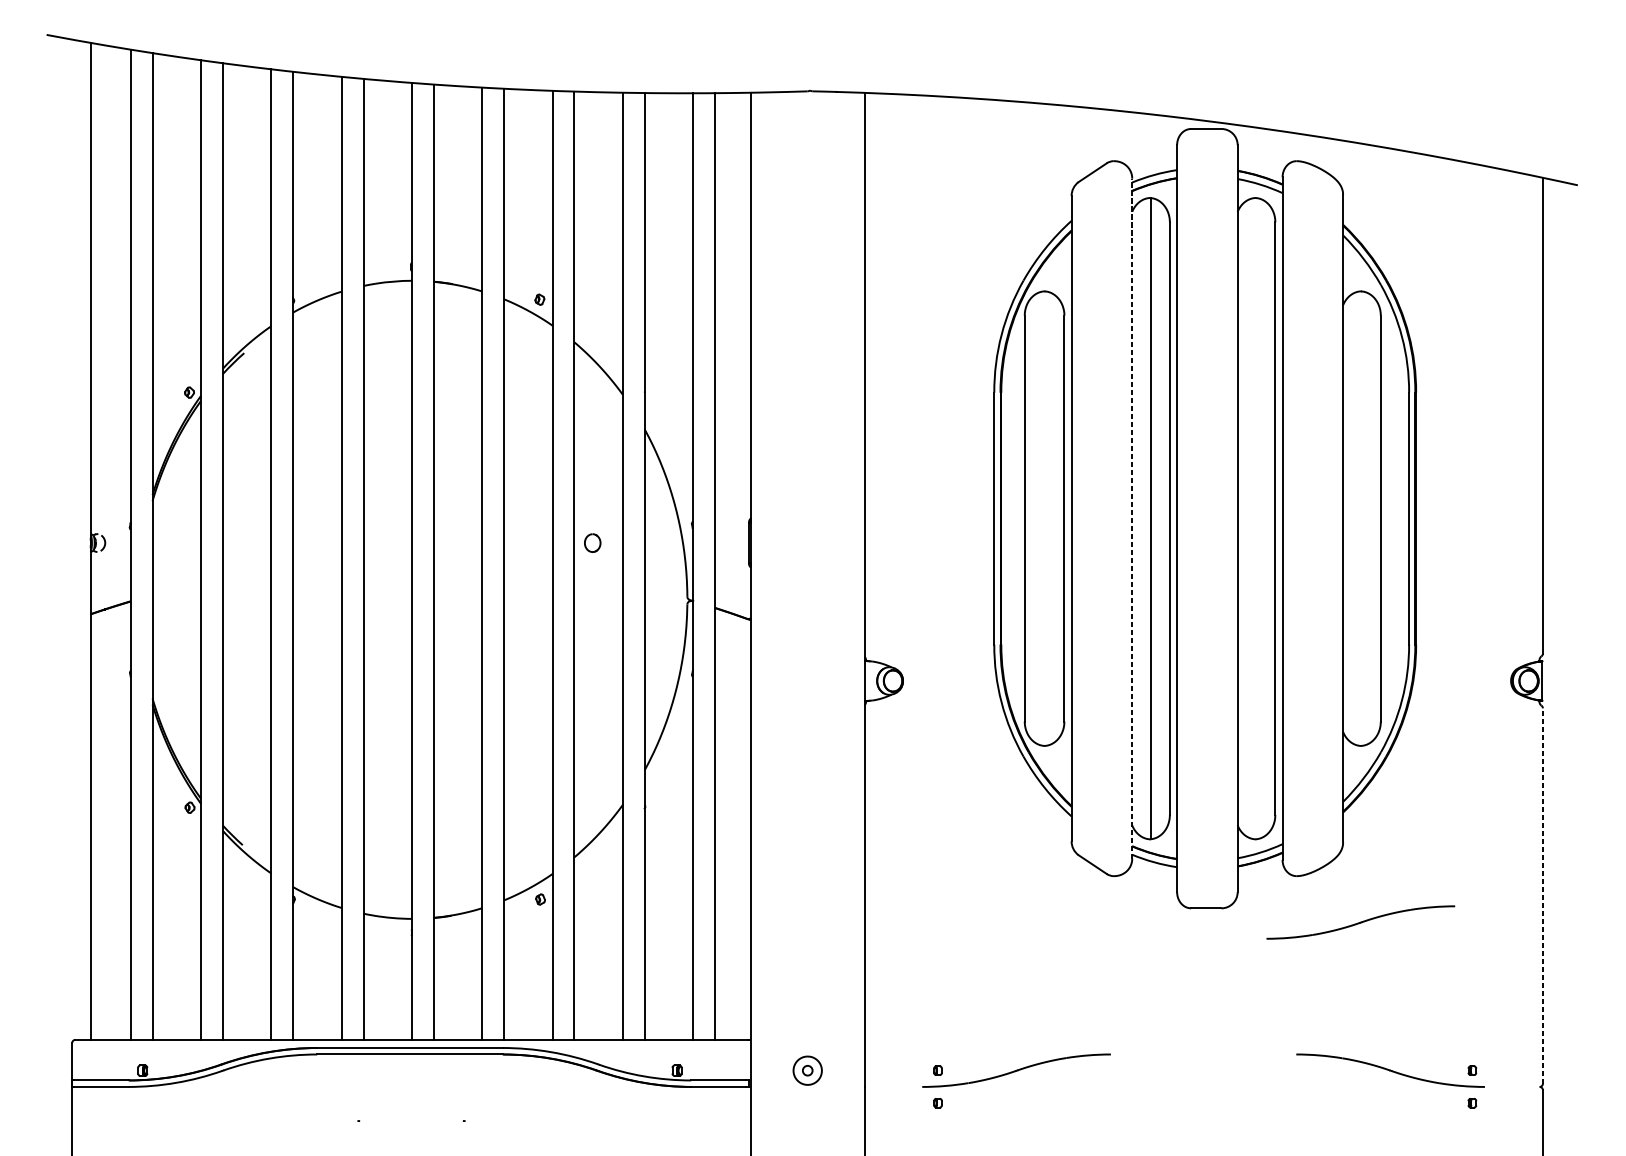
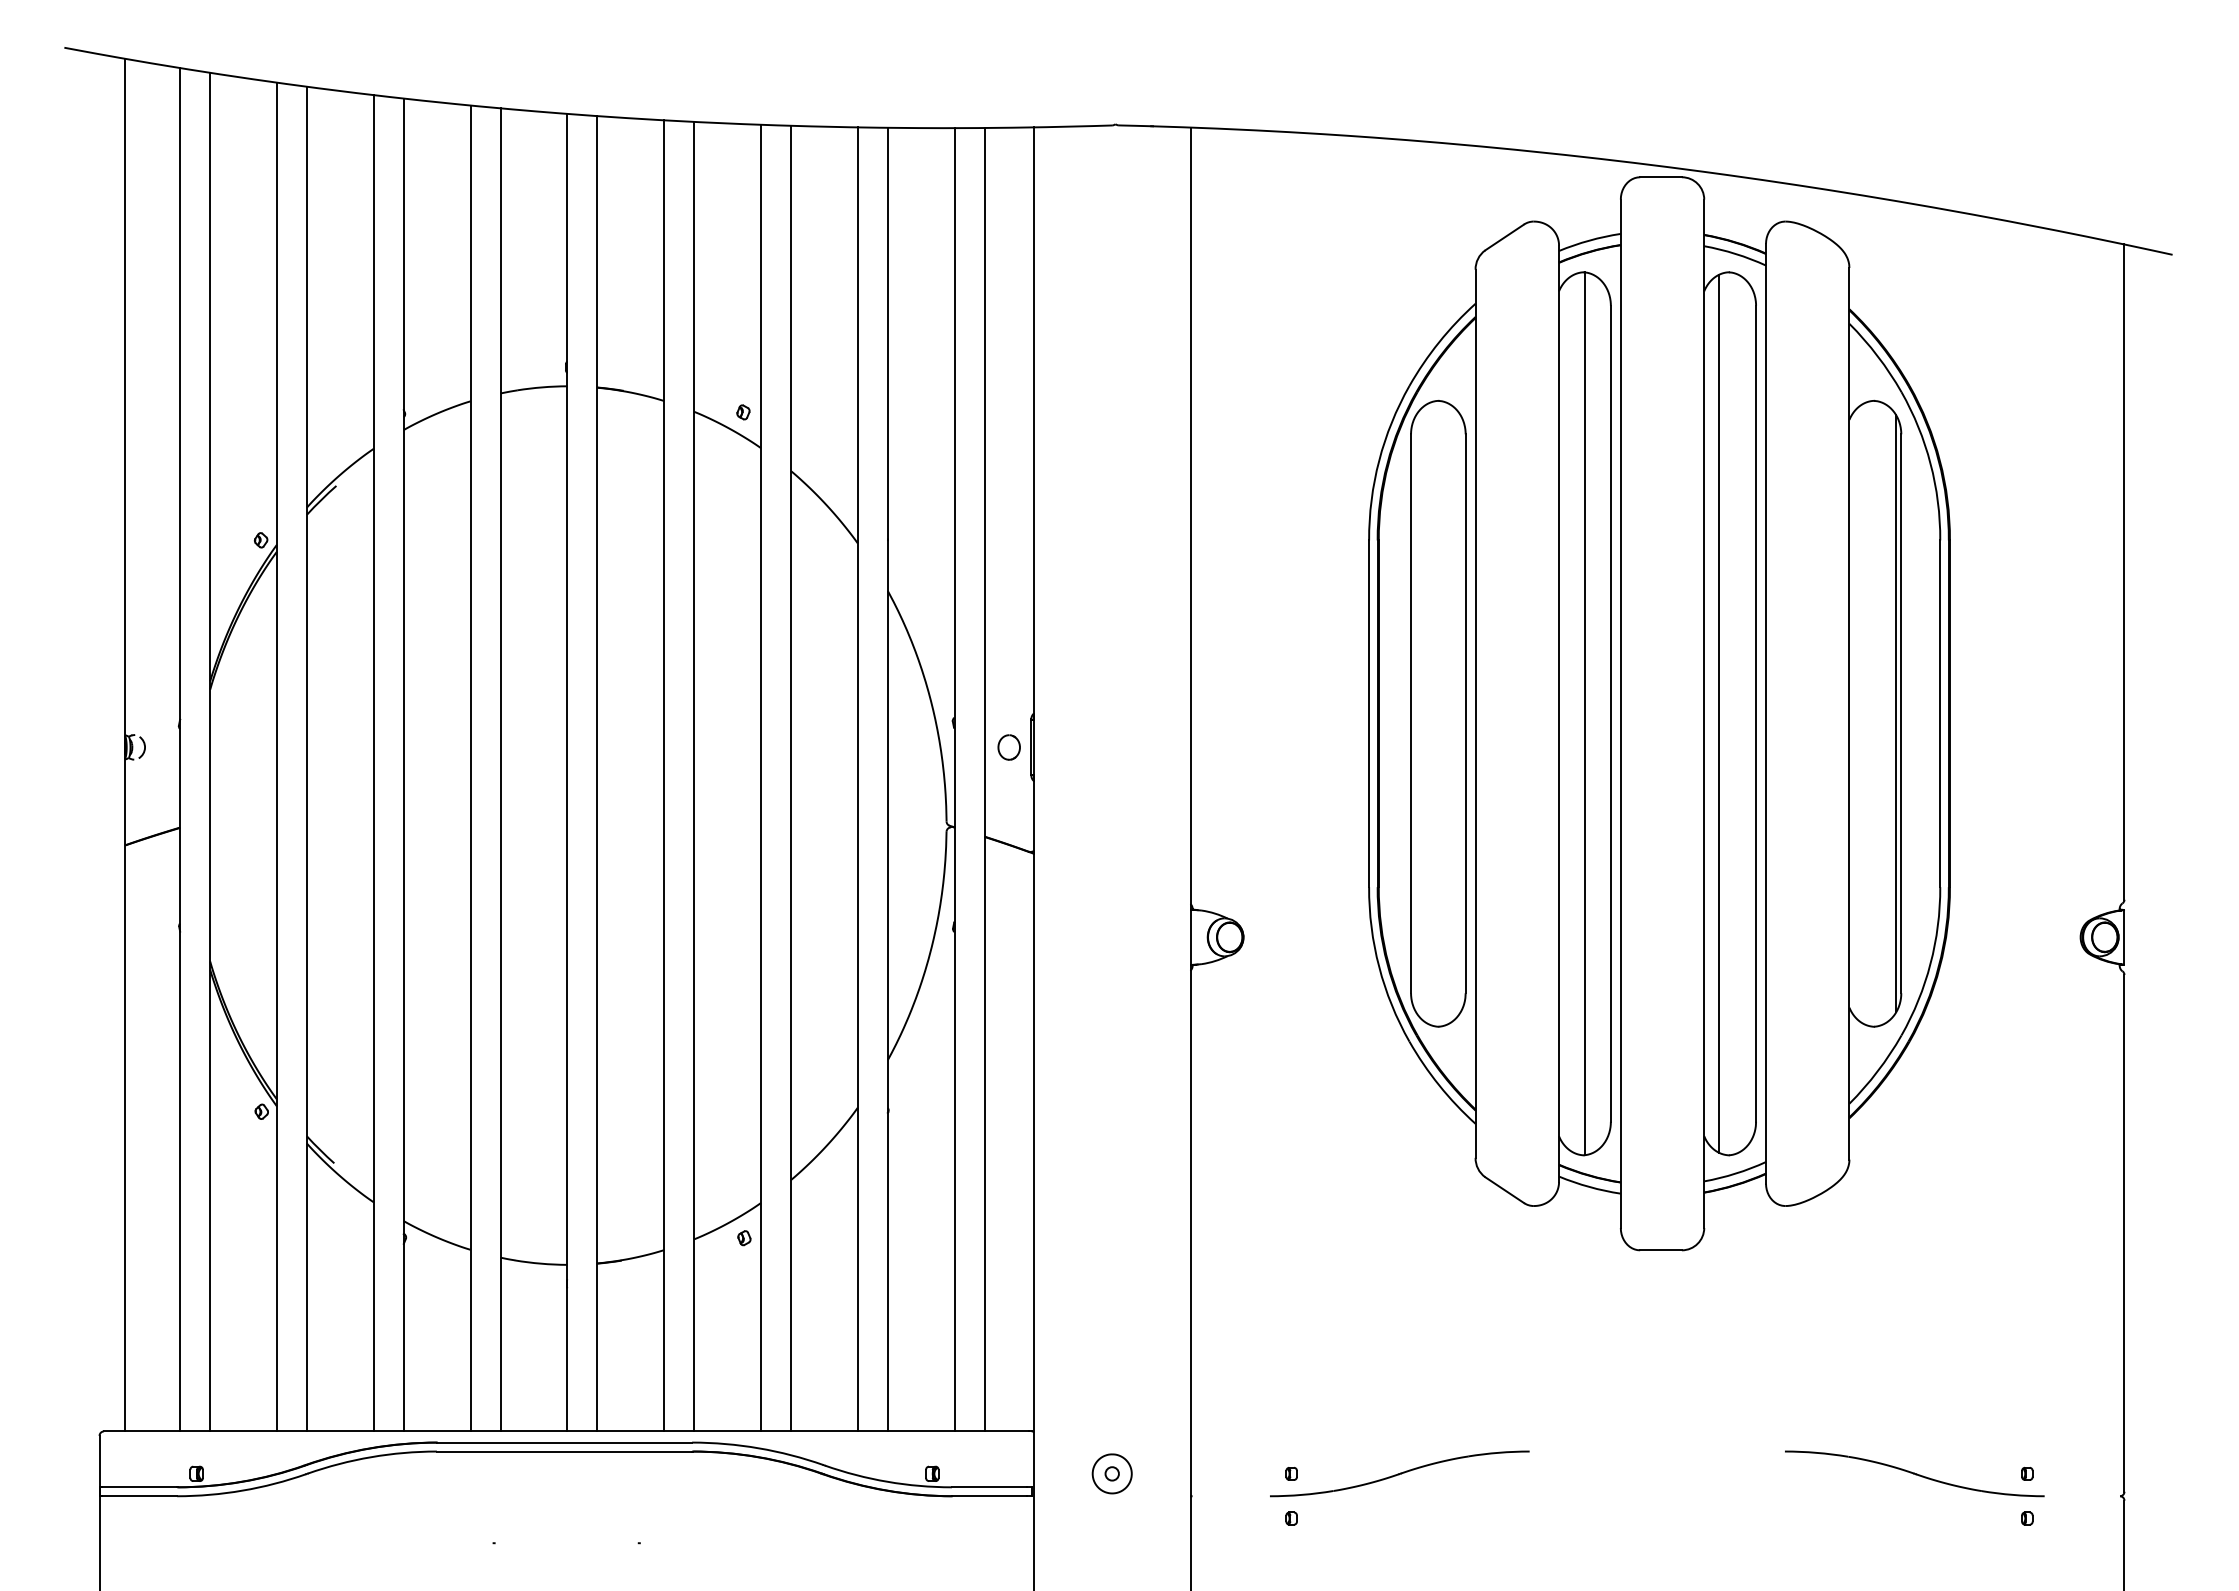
line: (1132, 518) -> (1559, 713), dashed -> solid
line: (1248, 518) -> (1719, 713), added
line: (1377, 518) -> (1896, 713), added
part: (592, 543) -> (1008, 747), moved
line: (1542, 895) -> (2124, 1232), dashed -> solid
part: (1360, 922) -> (1873, 1269), removed

